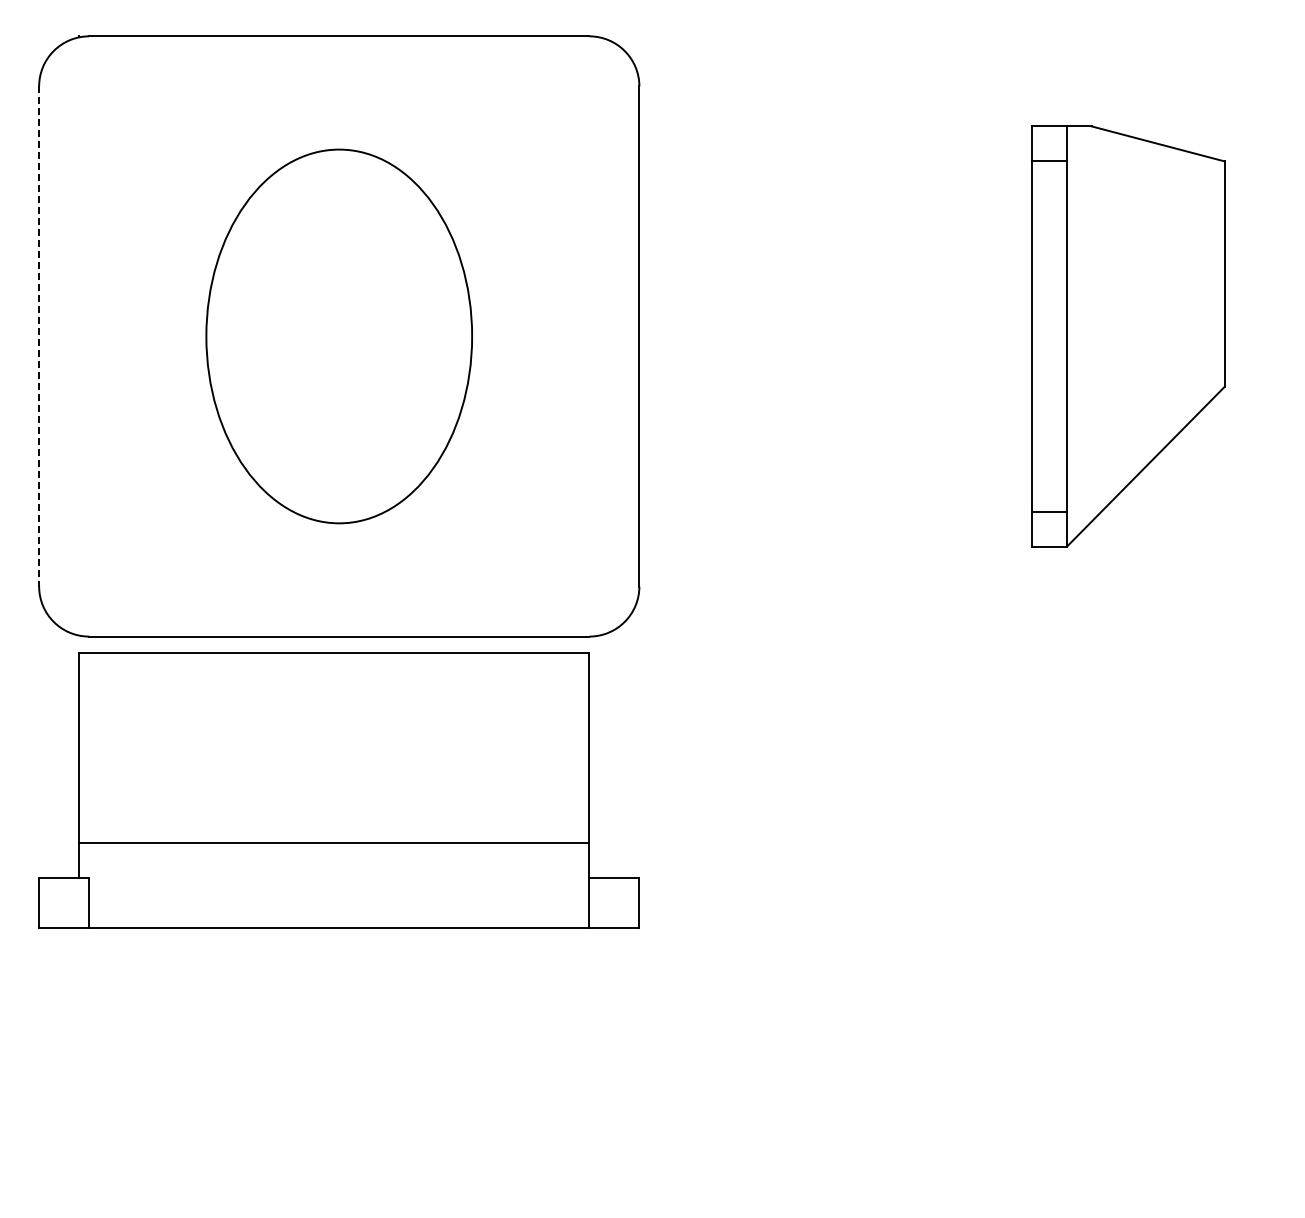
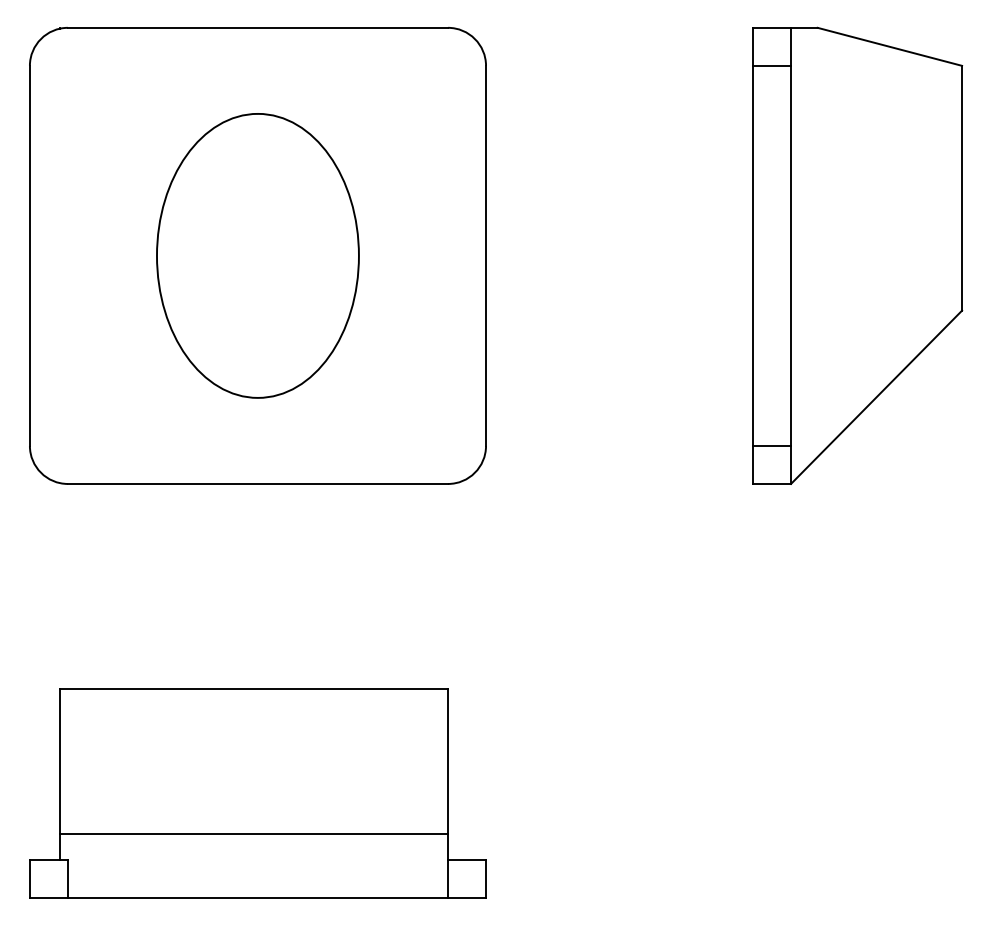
line: (39, 336) -> (30, 255), dashed -> solid
part: (1128, 336) -> (857, 255), size x1.43
part: (338, 790) -> (257, 793), moved

